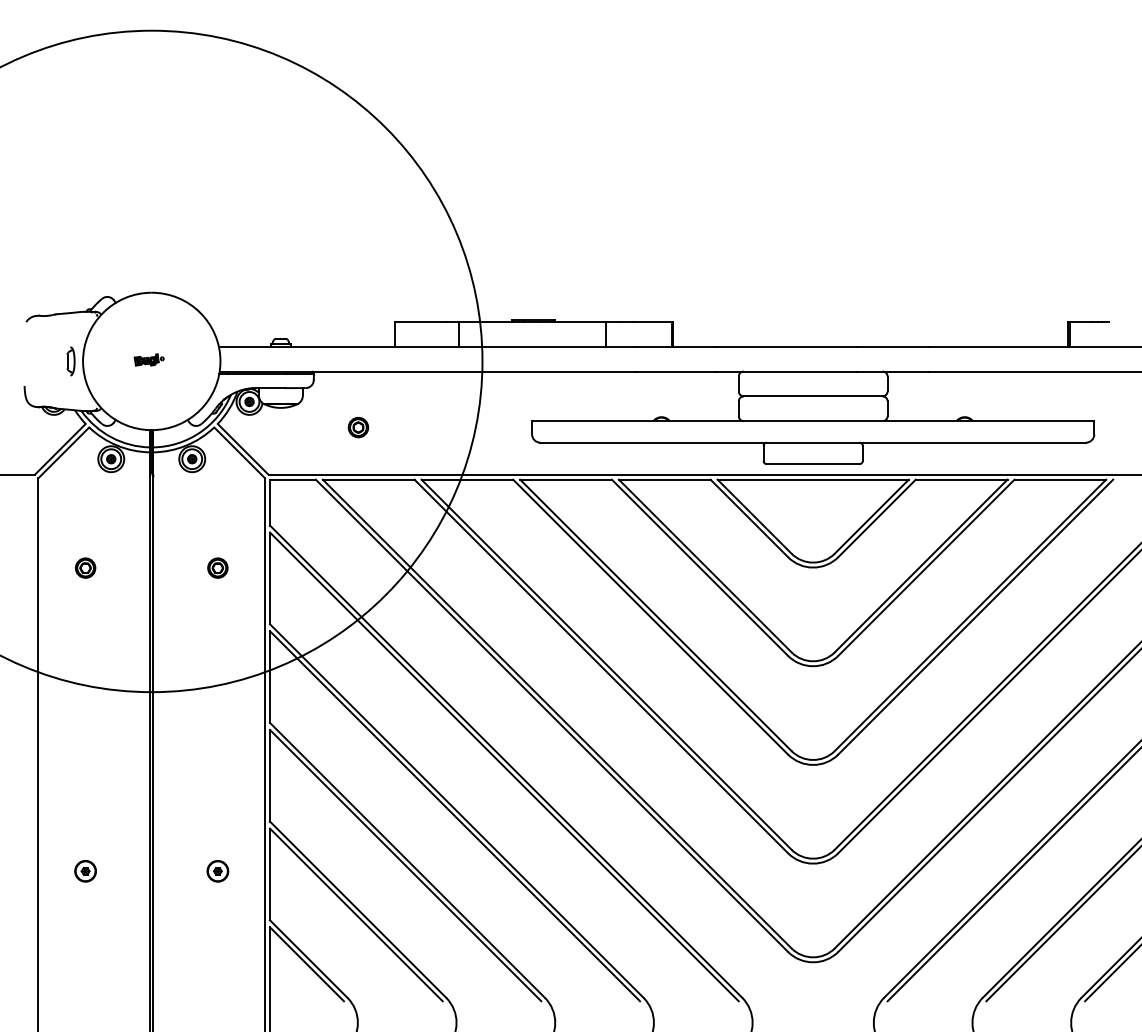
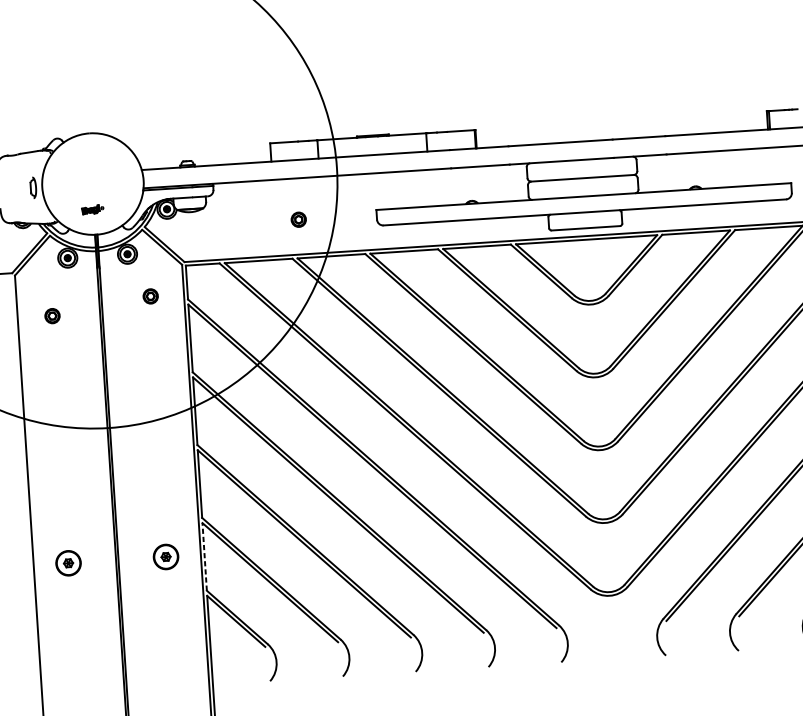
part: (148, 359) -> (92, 209), moved
part: (358, 427) -> (298, 219), moved
part: (85, 567) -> (52, 315), moved
part: (217, 567) -> (150, 295), moved
part: (85, 871) -> (68, 563), size x1.6
part: (217, 871) -> (165, 557), size x1.6
line: (269, 874) -> (204, 556), solid -> dashed

